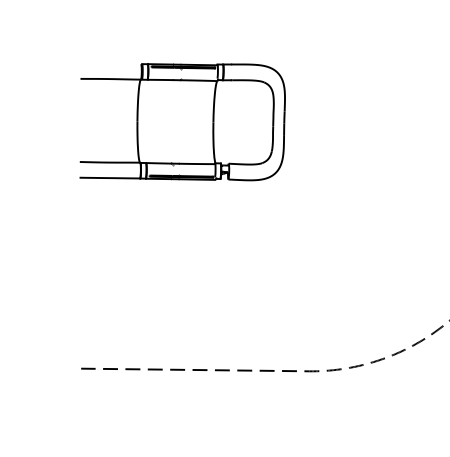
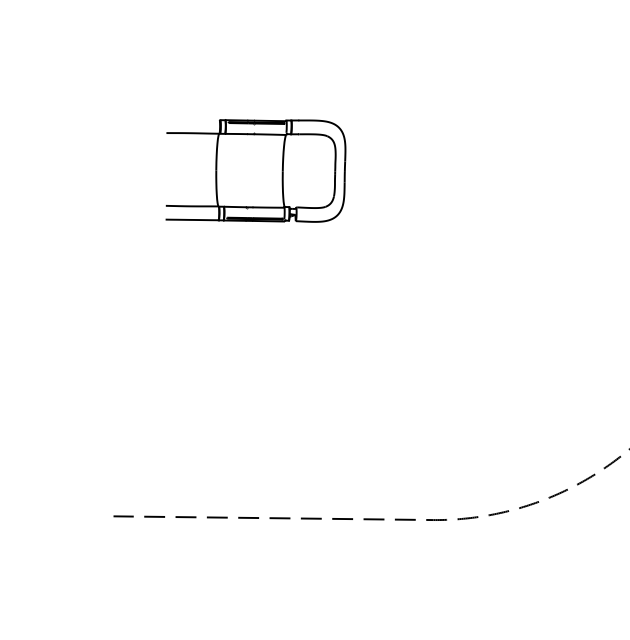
part: (182, 121) -> (255, 170), size x0.62

